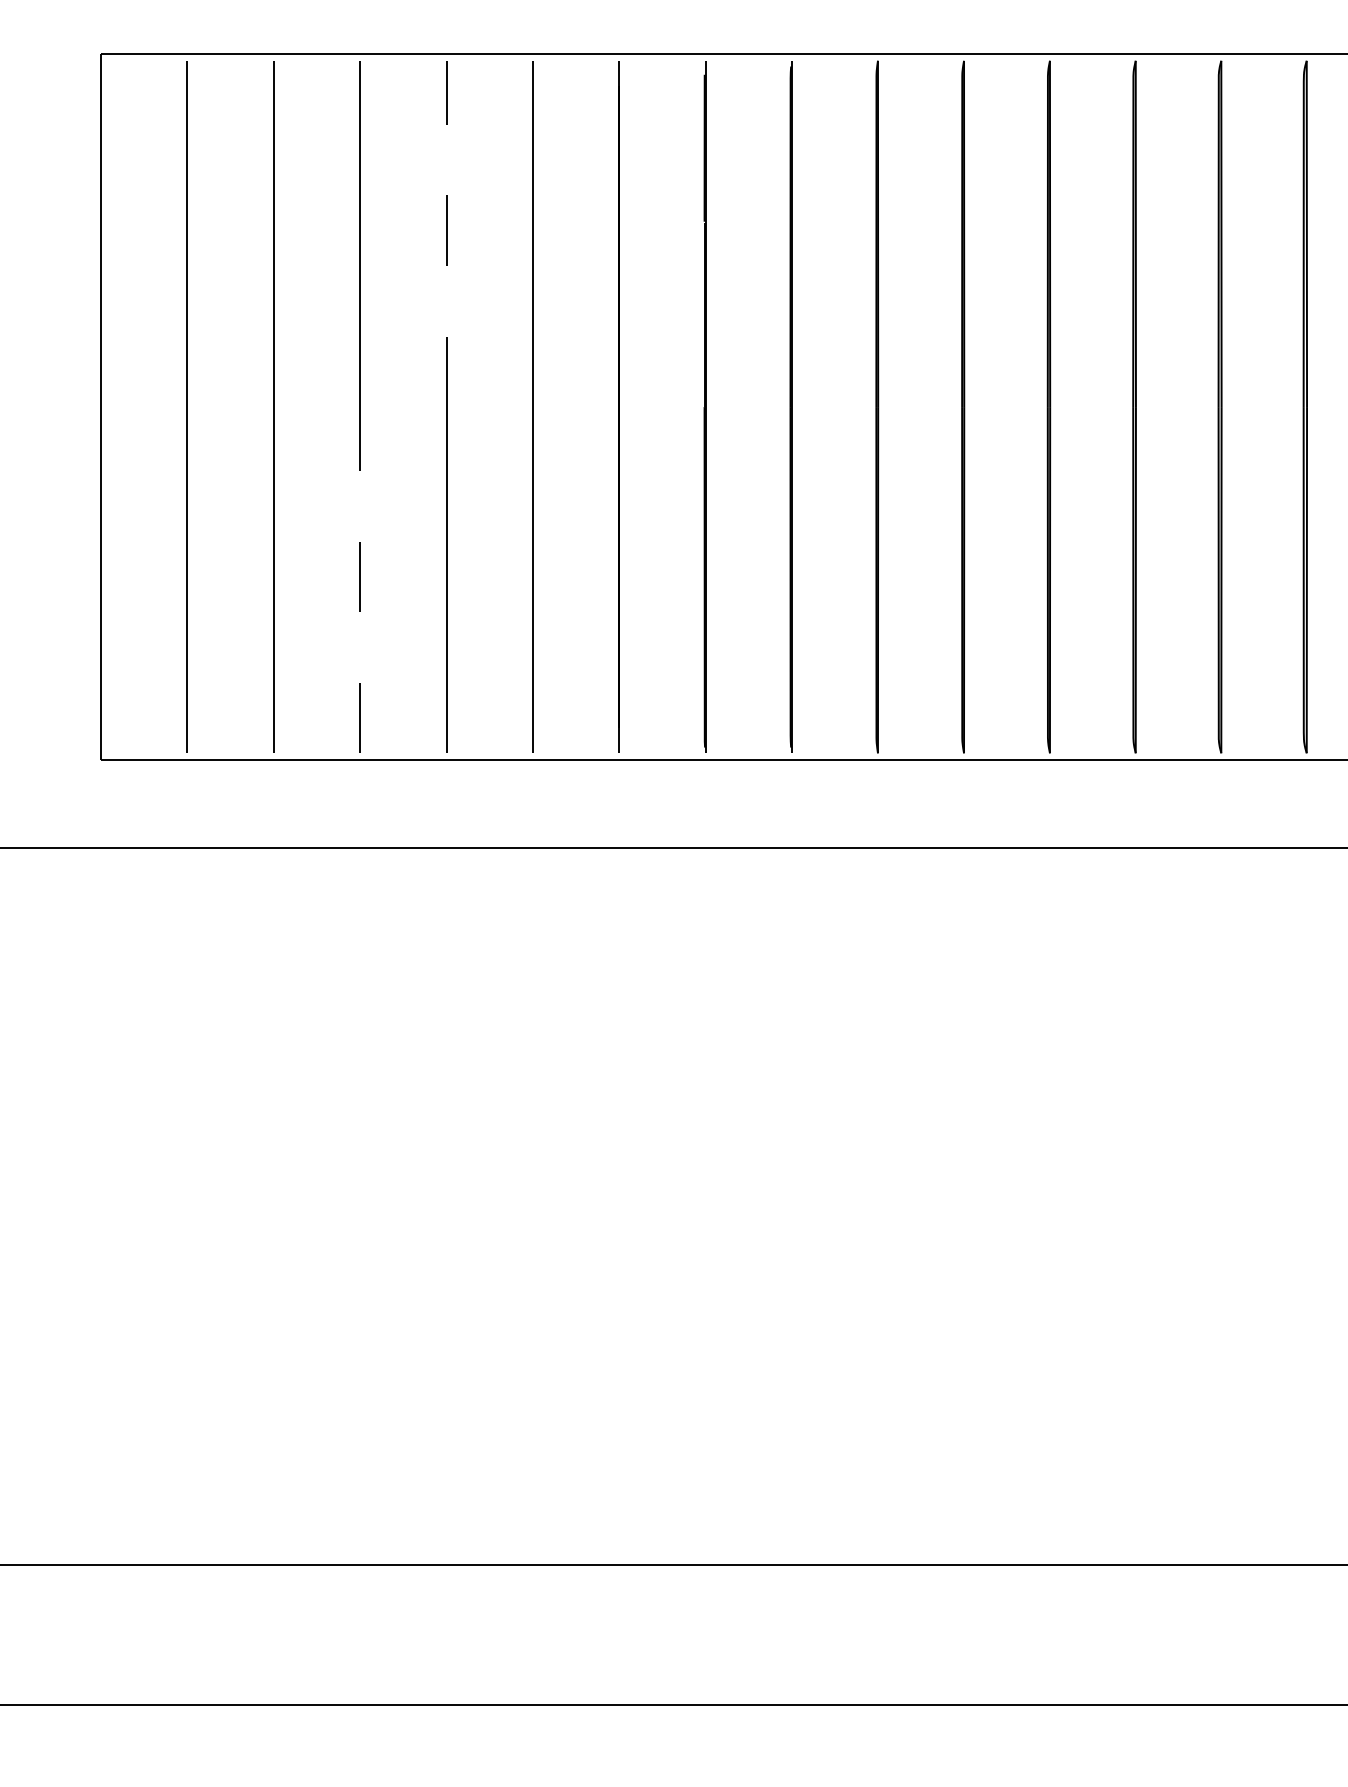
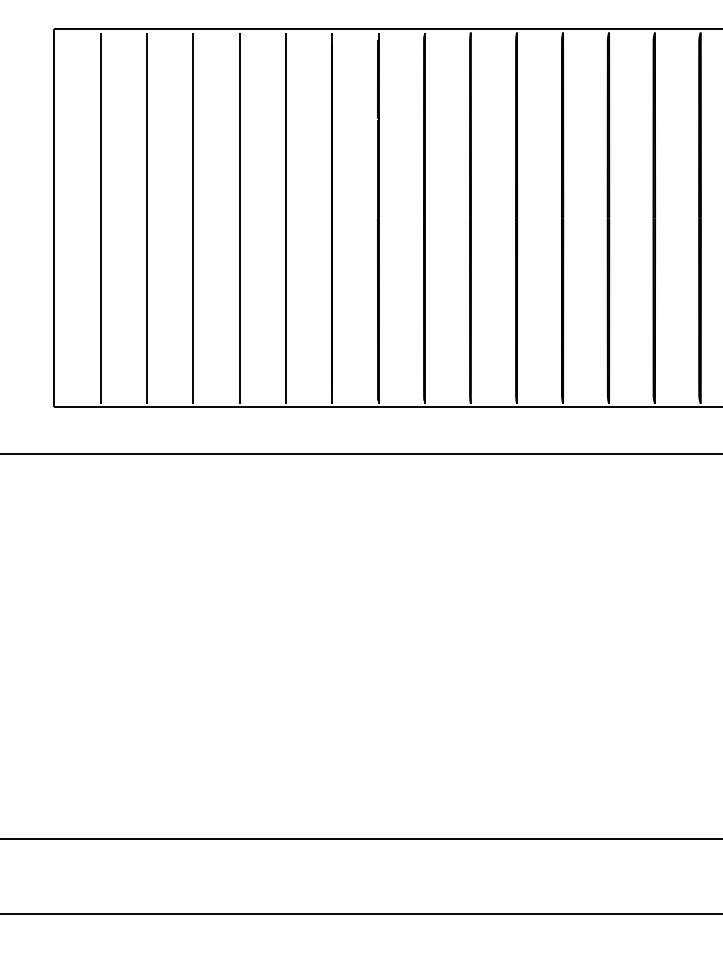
line: (446, 234) -> (239, 125), dashed -> solid
line: (360, 579) -> (193, 310), dashed -> solid

